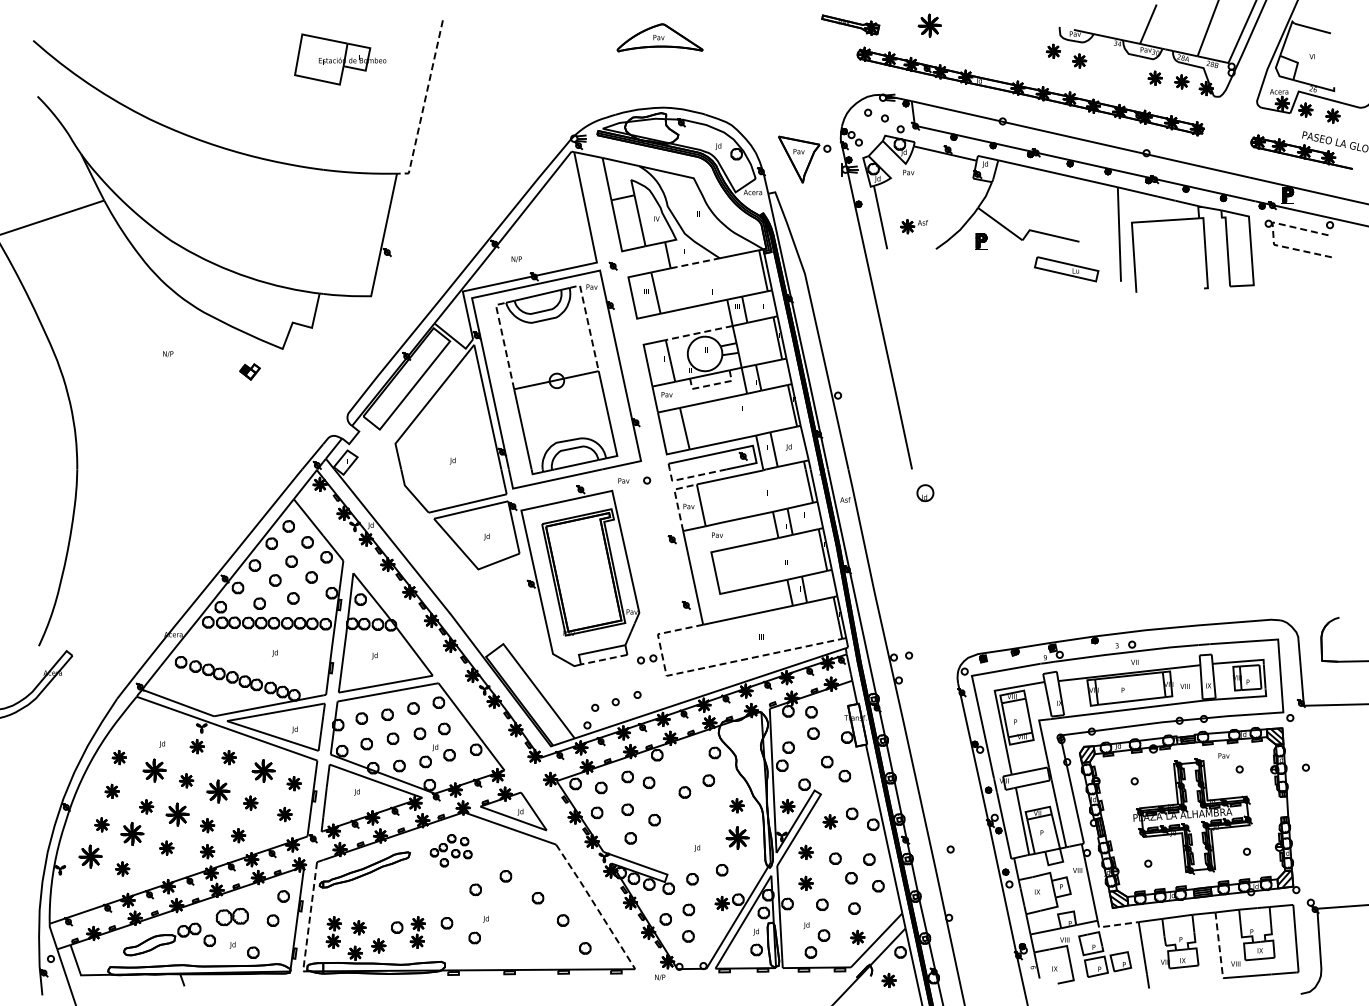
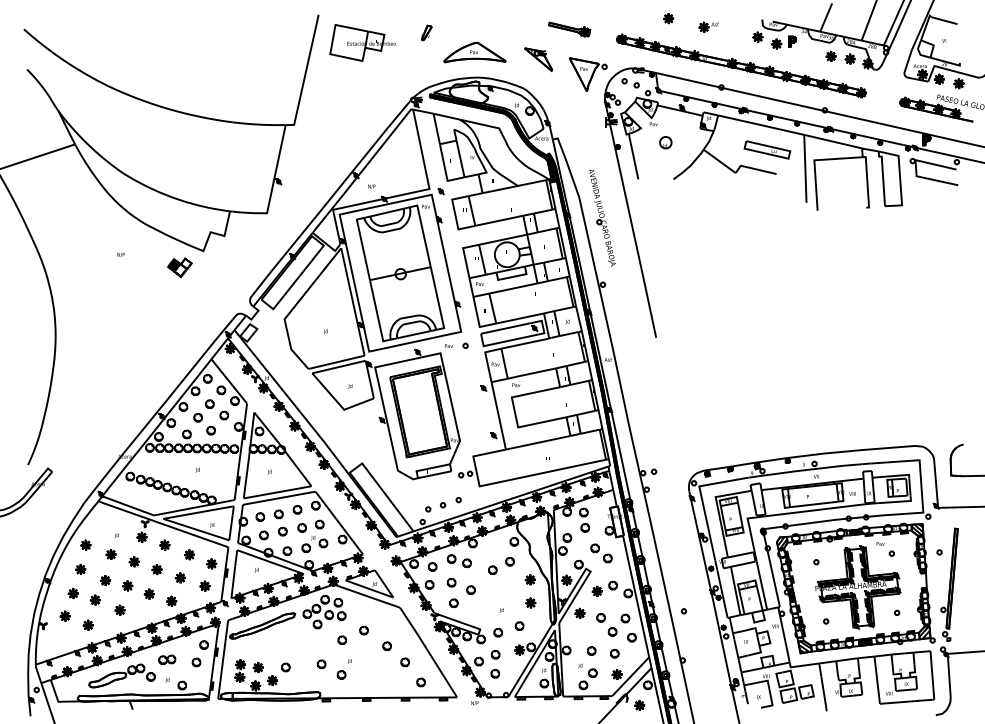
part: (850, 24) -> (569, 29), moved
part: (928, 25) -> (668, 18), size x0.62
part: (659, 37) -> (474, 52), moved
part: (593, 45) -> (427, 32), added
part: (340, 59) -> (363, 42), moved
part: (748, 82) -> (538, 59), added
line: (424, 103) -> (305, 74), dashed -> solid
part: (804, 159) -> (588, 74), moved
part: (913, 226) -> (708, 27), moved
line: (1273, 234) -> (916, 168), dashed -> solid
part: (981, 241) -> (792, 42), moved
line: (695, 263) -> (500, 189), dashed -> solid
part: (1066, 269) -> (767, 150), moved
part: (836, 302) -> (601, 217), added
line: (588, 322) -> (423, 232), dashed -> solid
line: (698, 333) -> (502, 240), dashed -> solid
line: (503, 340) -> (362, 245), dashed -> solid
part: (249, 371) -> (179, 267), size x1.67
line: (711, 385) -> (511, 277), dashed -> solid
line: (692, 476) -> (498, 342), dashed -> solid
part: (925, 493) -> (665, 142), moved
line: (676, 498) -> (486, 358), dashed -> solid
line: (604, 659) -> (434, 474), dashed -> solid
line: (709, 666) -> (510, 479), dashed -> solid
part: (153, 770) -> (110, 554), size x0.62
part: (262, 770) -> (188, 554), size x0.62
part: (217, 791) -> (156, 569), size x0.62
part: (1319, 812) -> (949, 584), added
part: (177, 813) -> (127, 585), size x0.62
part: (132, 833) -> (95, 599), size x0.62
part: (737, 837) -> (530, 602), size x0.62
part: (451, 850) -> (324, 611), size x1.43
part: (207, 851) -> (149, 612), removed
part: (90, 855) -> (65, 615), size x0.62
part: (805, 882) -> (579, 635), removed
line: (596, 907) -> (429, 652), dashed -> solid
part: (232, 916) -> (167, 659), size x0.71
line: (310, 917) -> (223, 660), dashed -> solid
line: (1114, 925) -> (801, 665), dashed -> solid
part: (417, 932) -> (300, 670), removed
line: (1219, 945) -> (877, 680), dashed -> solid

